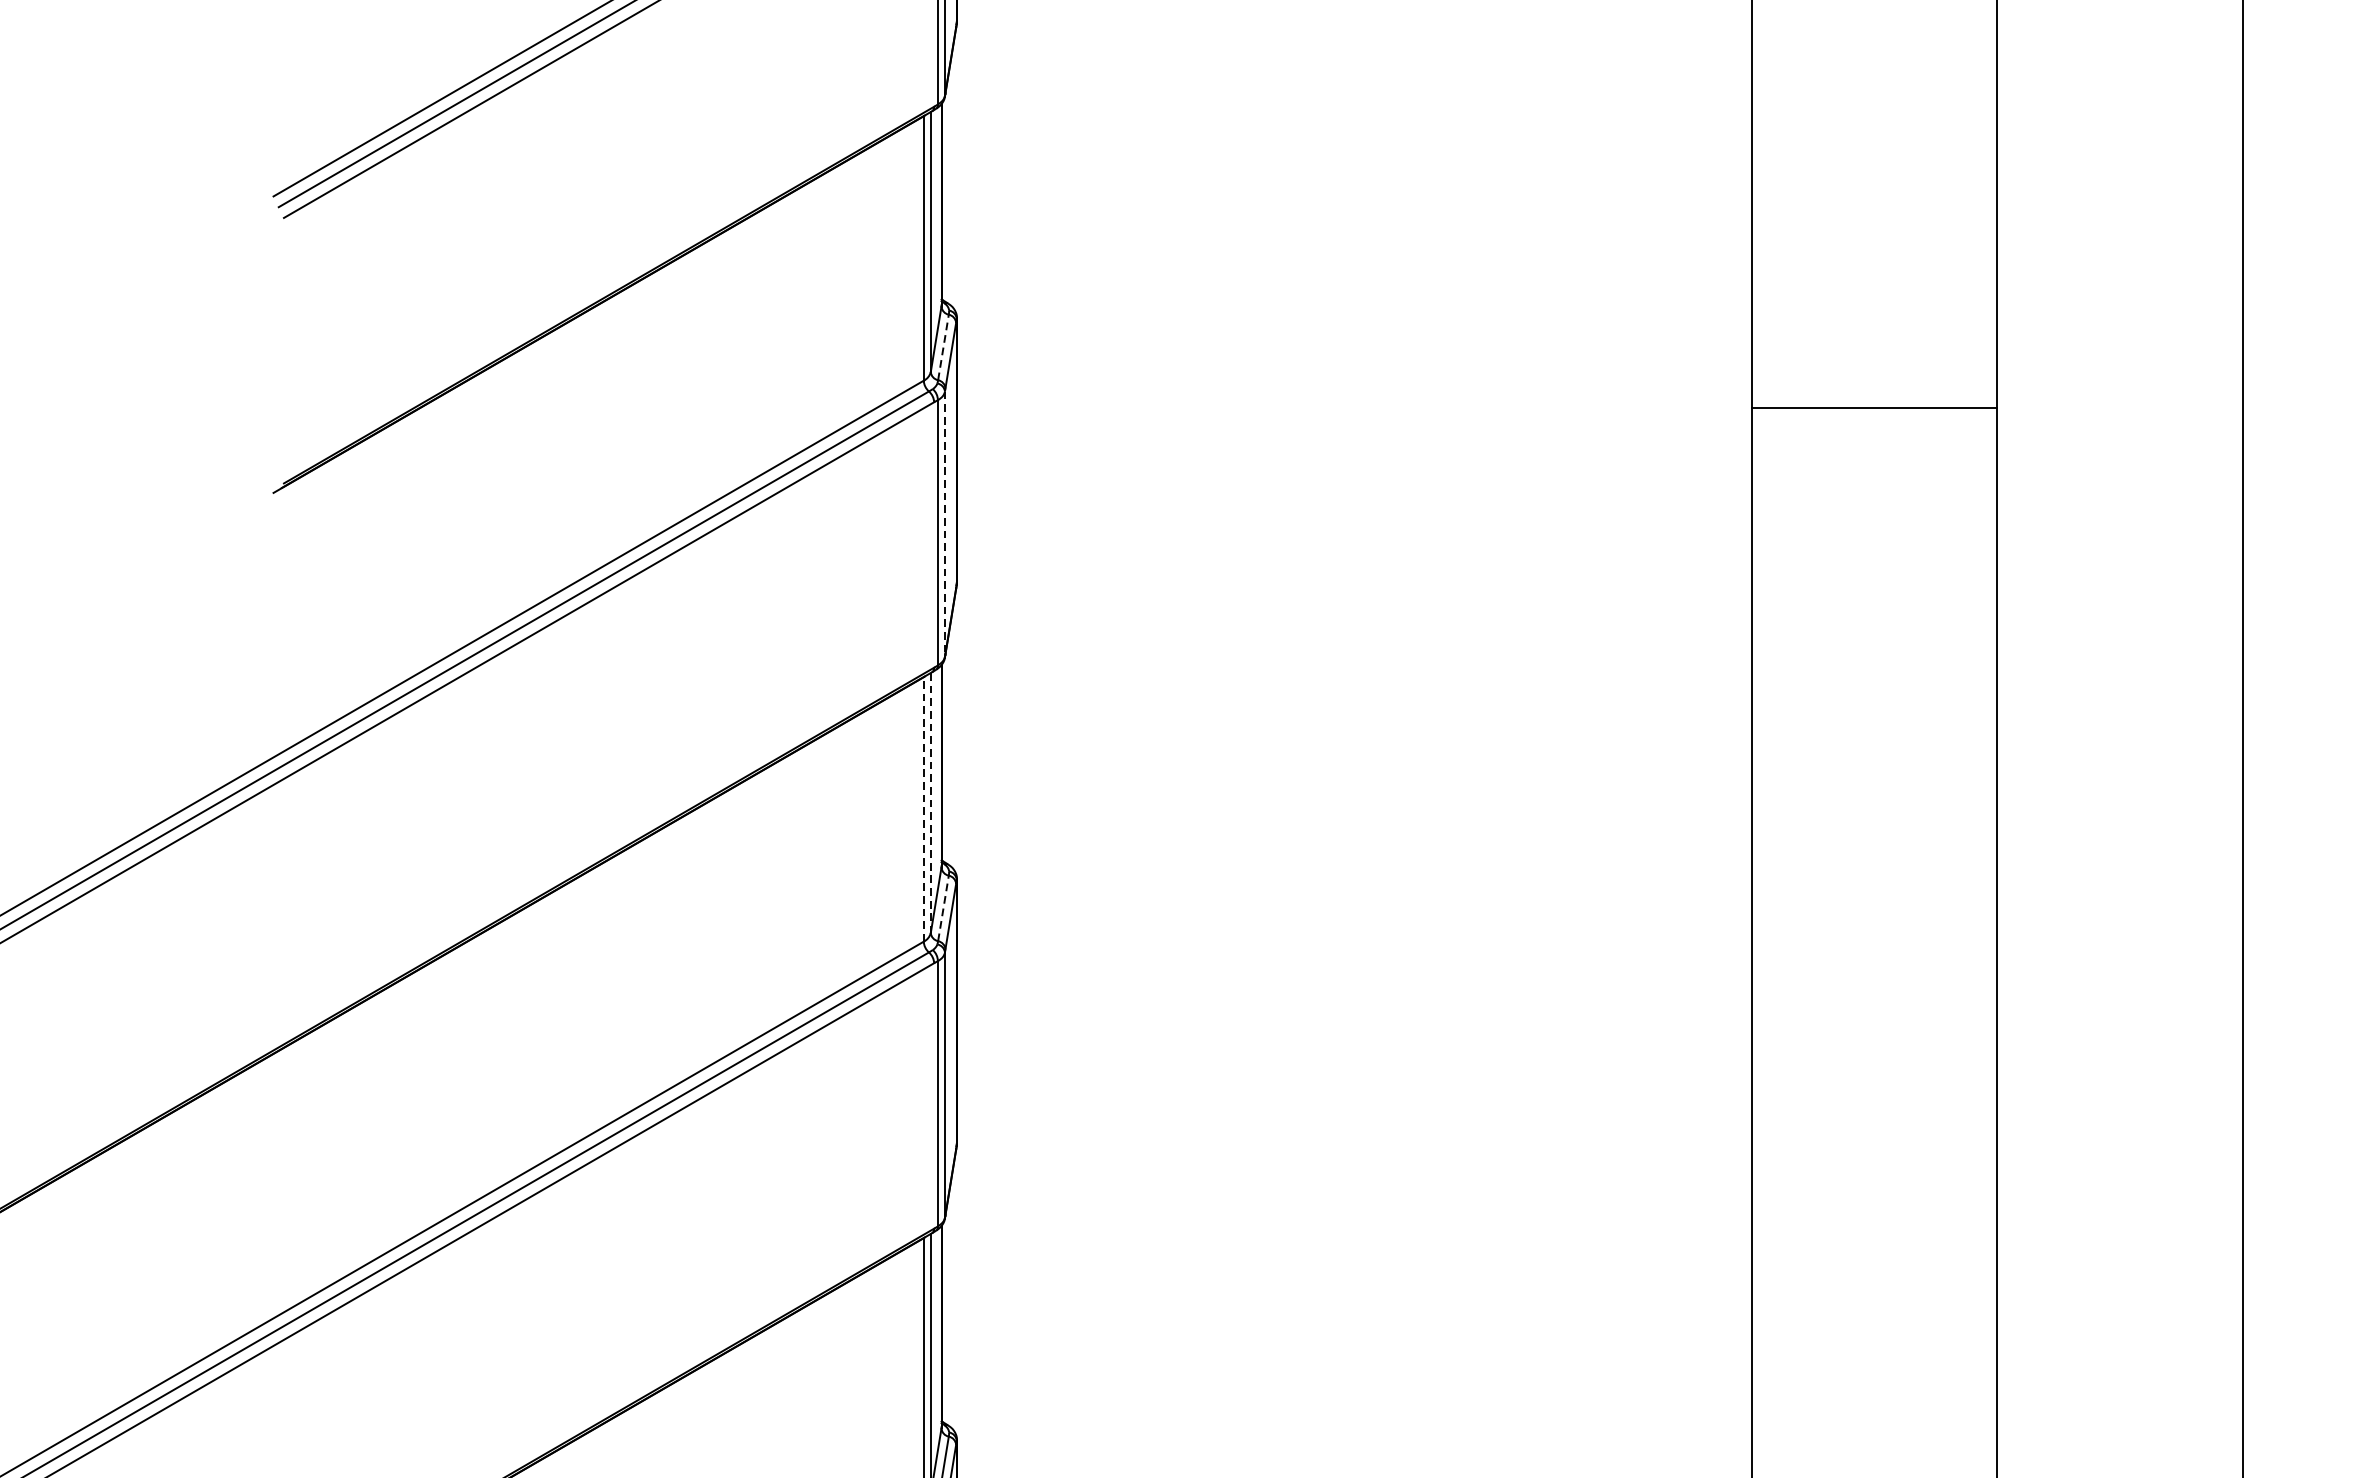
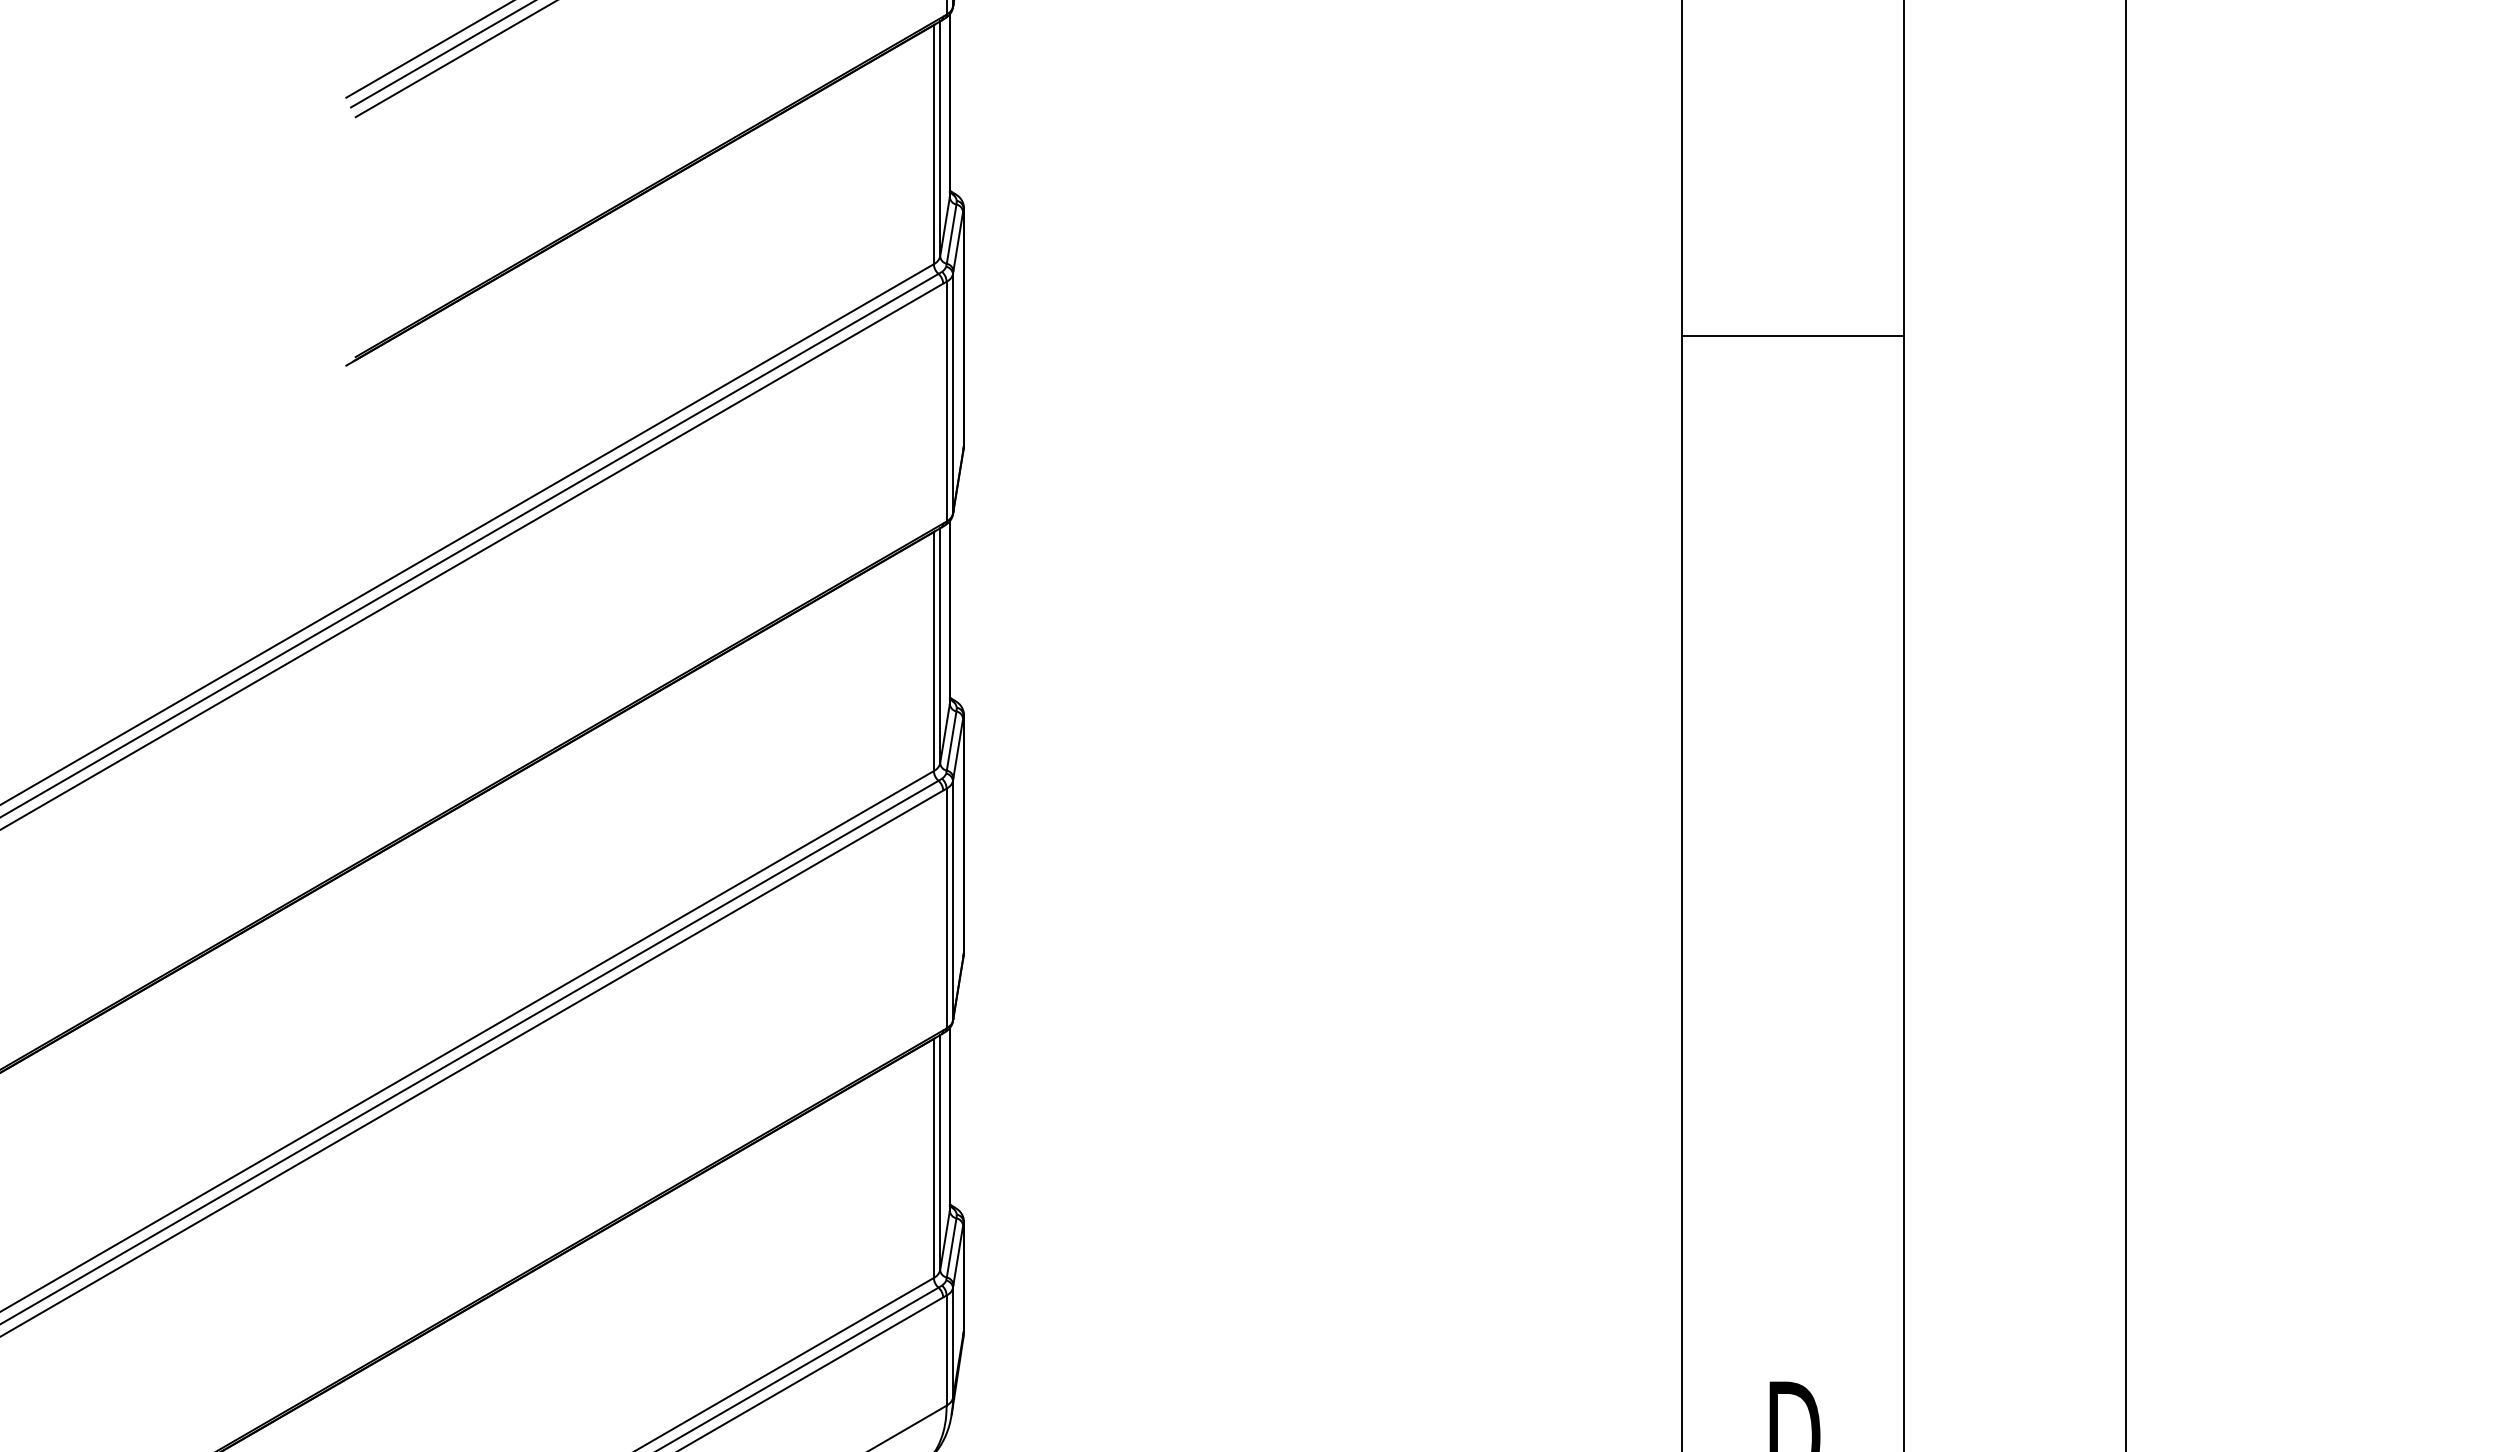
line: (943, 347) -> (951, 234), dashed -> solid
line: (1874, 407) -> (1792, 335), moved
line: (945, 523) -> (953, 393), dashed -> solid
line: (931, 803) -> (940, 646), dashed -> solid
line: (923, 809) -> (933, 651), dashed -> solid
line: (943, 908) -> (951, 741), dashed -> solid

